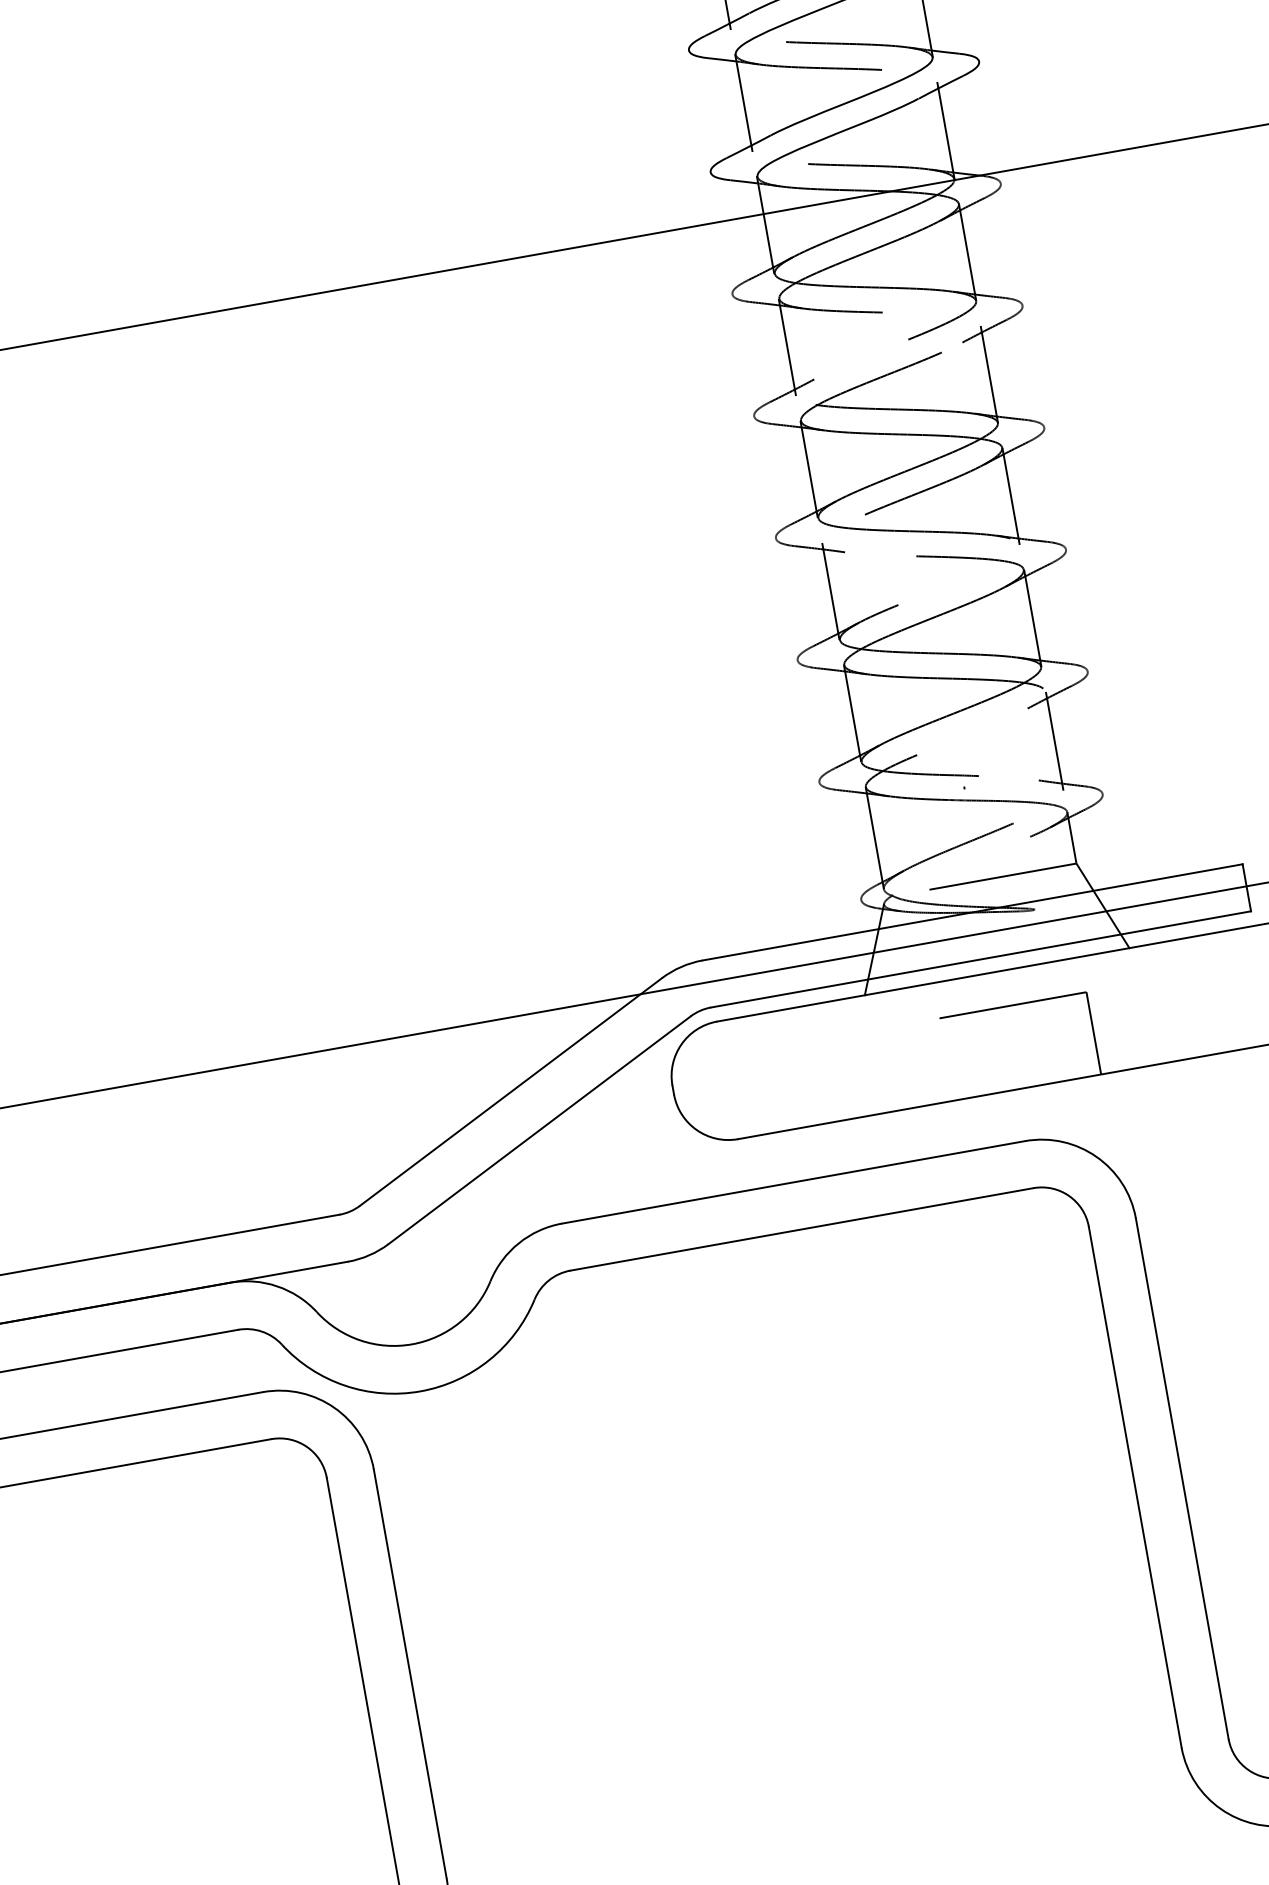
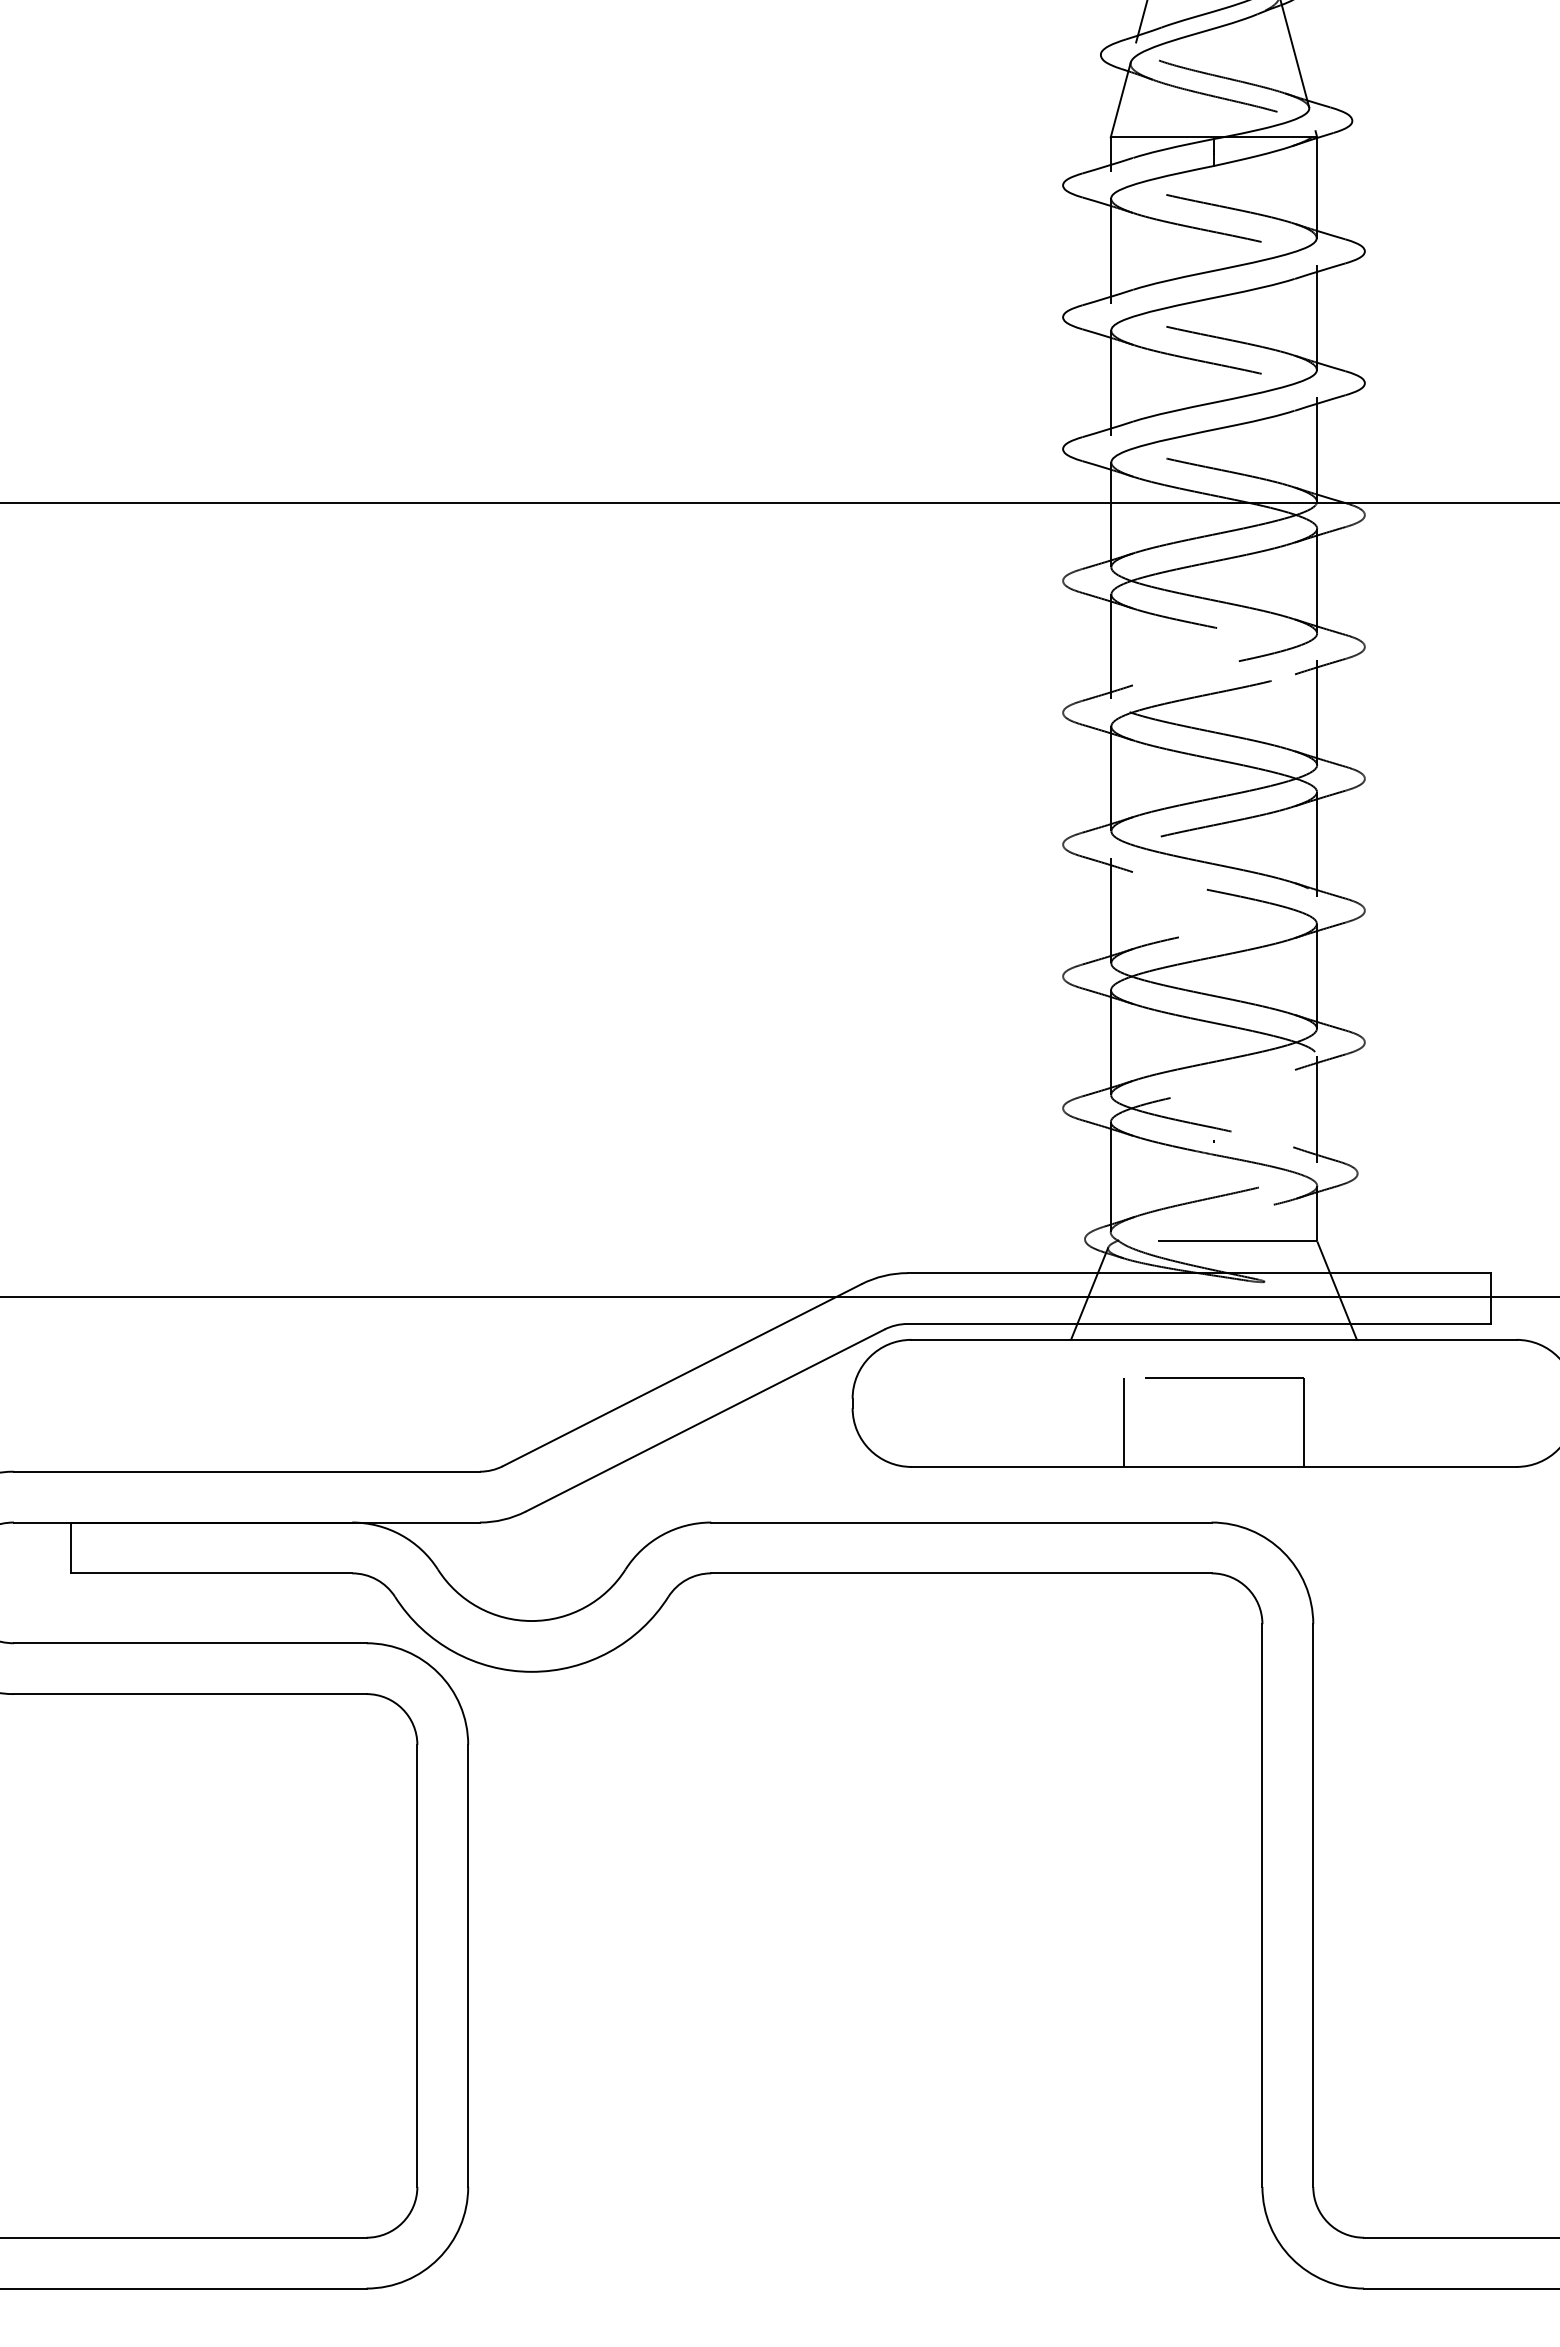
line: (927, 1062) -> (1124, 1421), added

